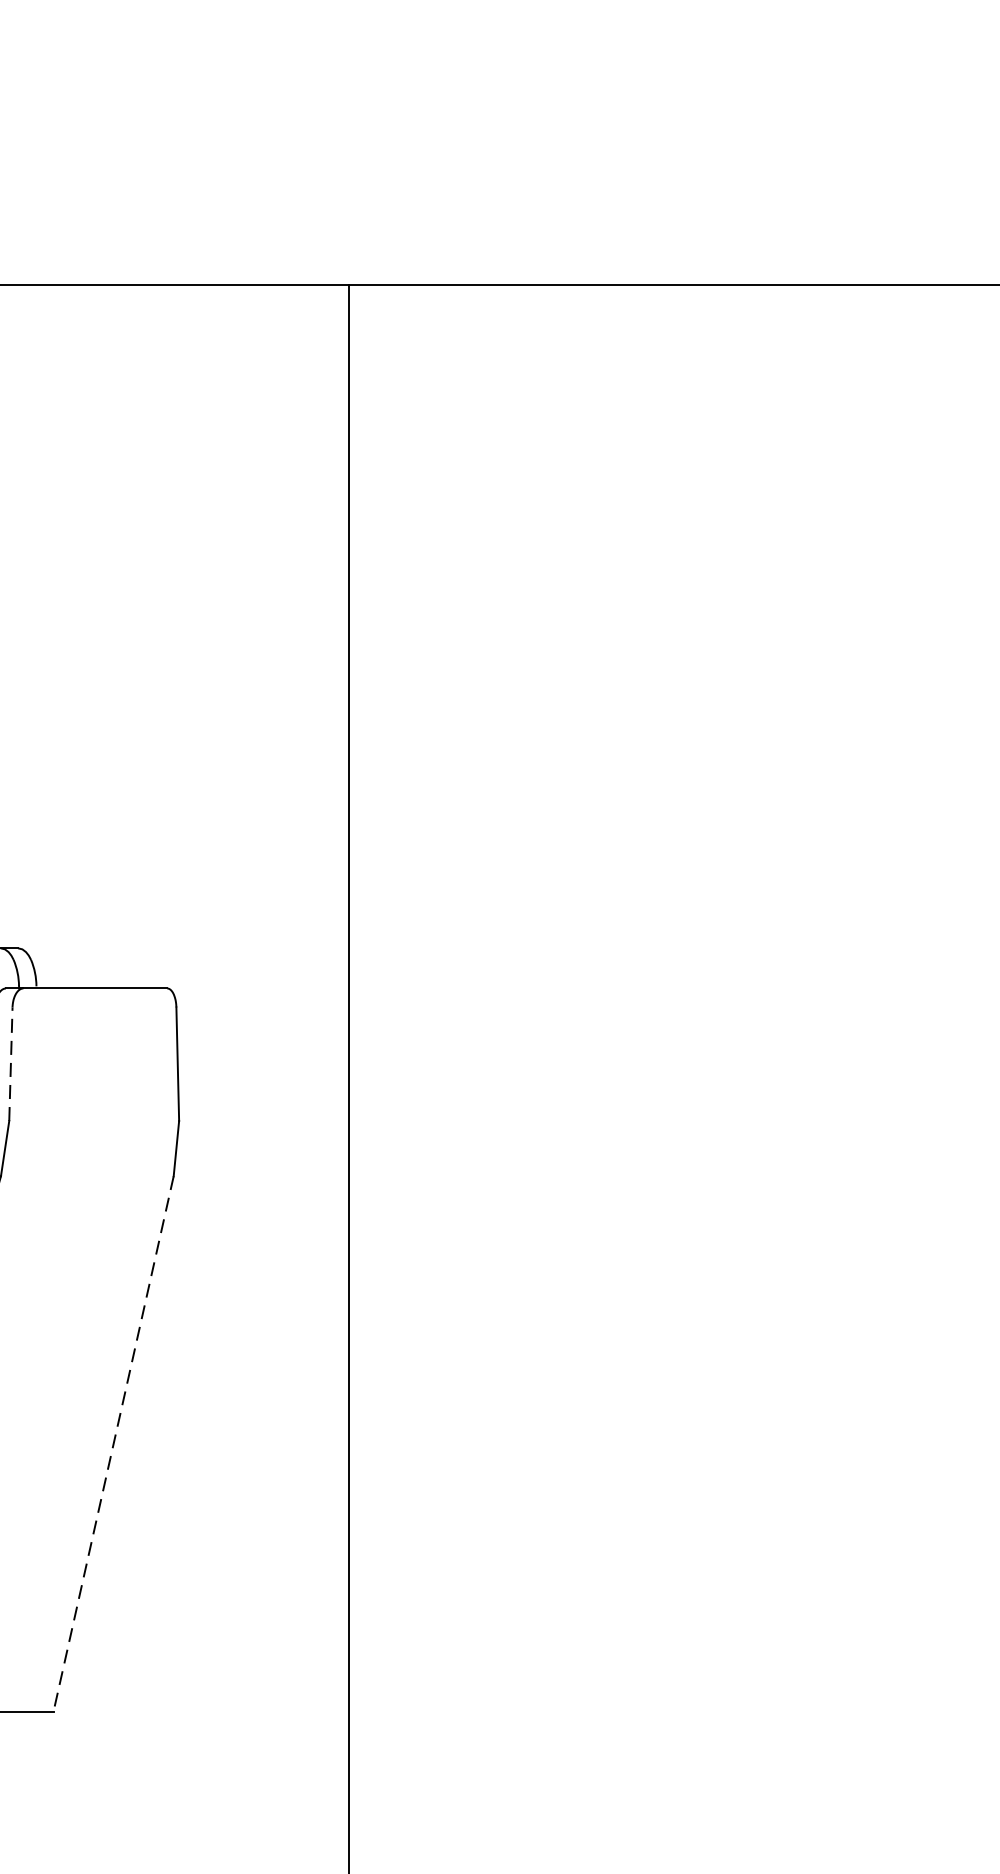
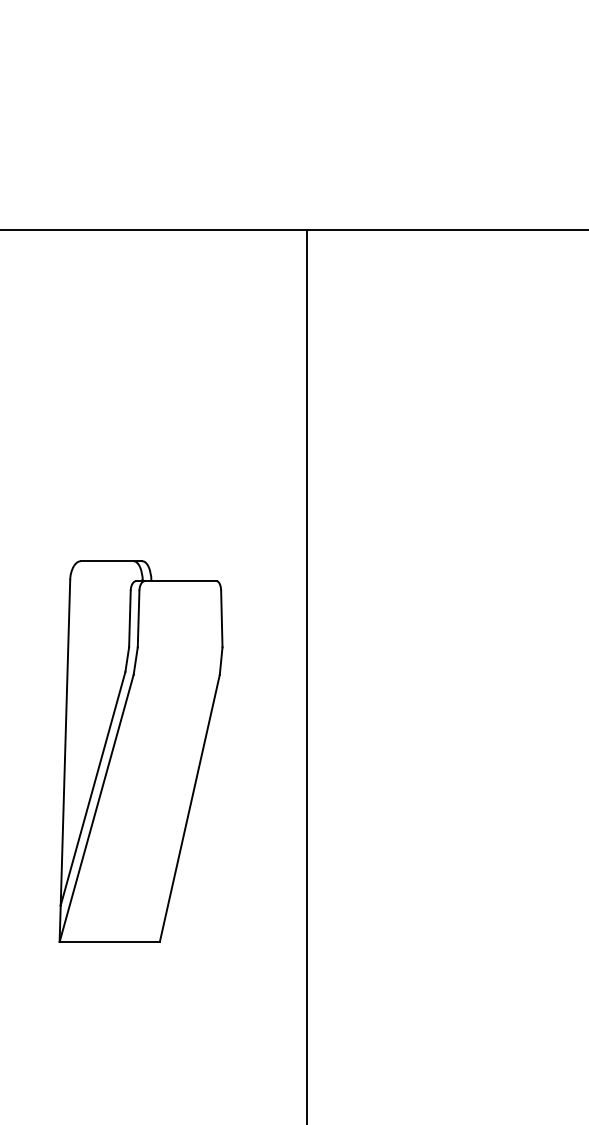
line: (10, 1063) -> (138, 618), dashed -> solid
line: (112, 1444) -> (189, 808), dashed -> solid

